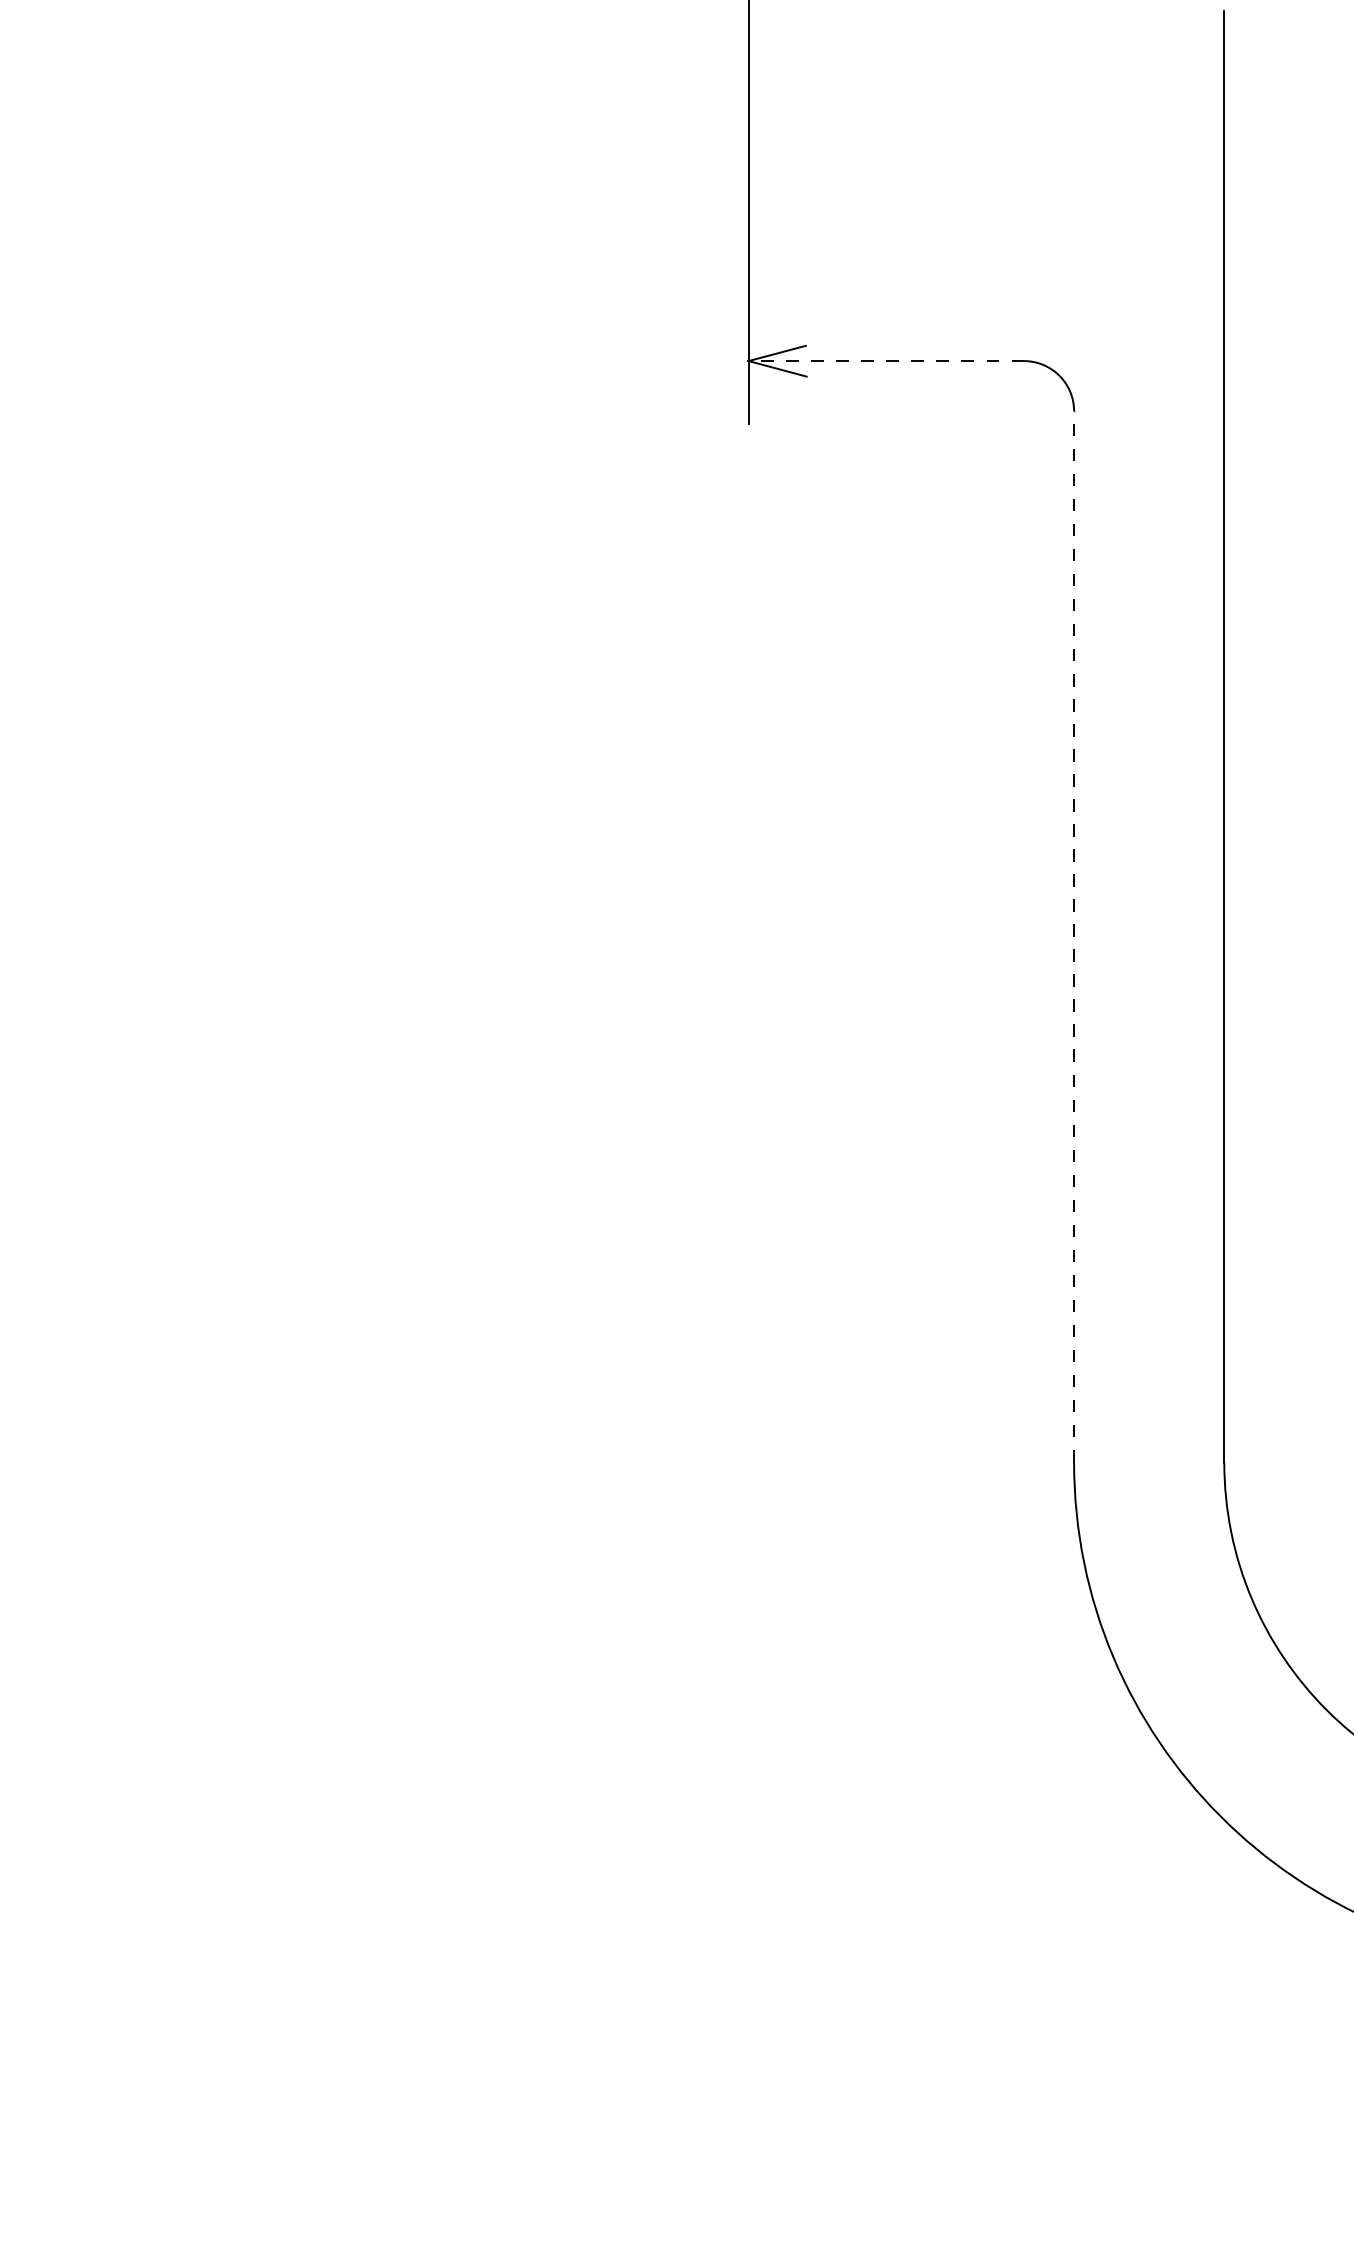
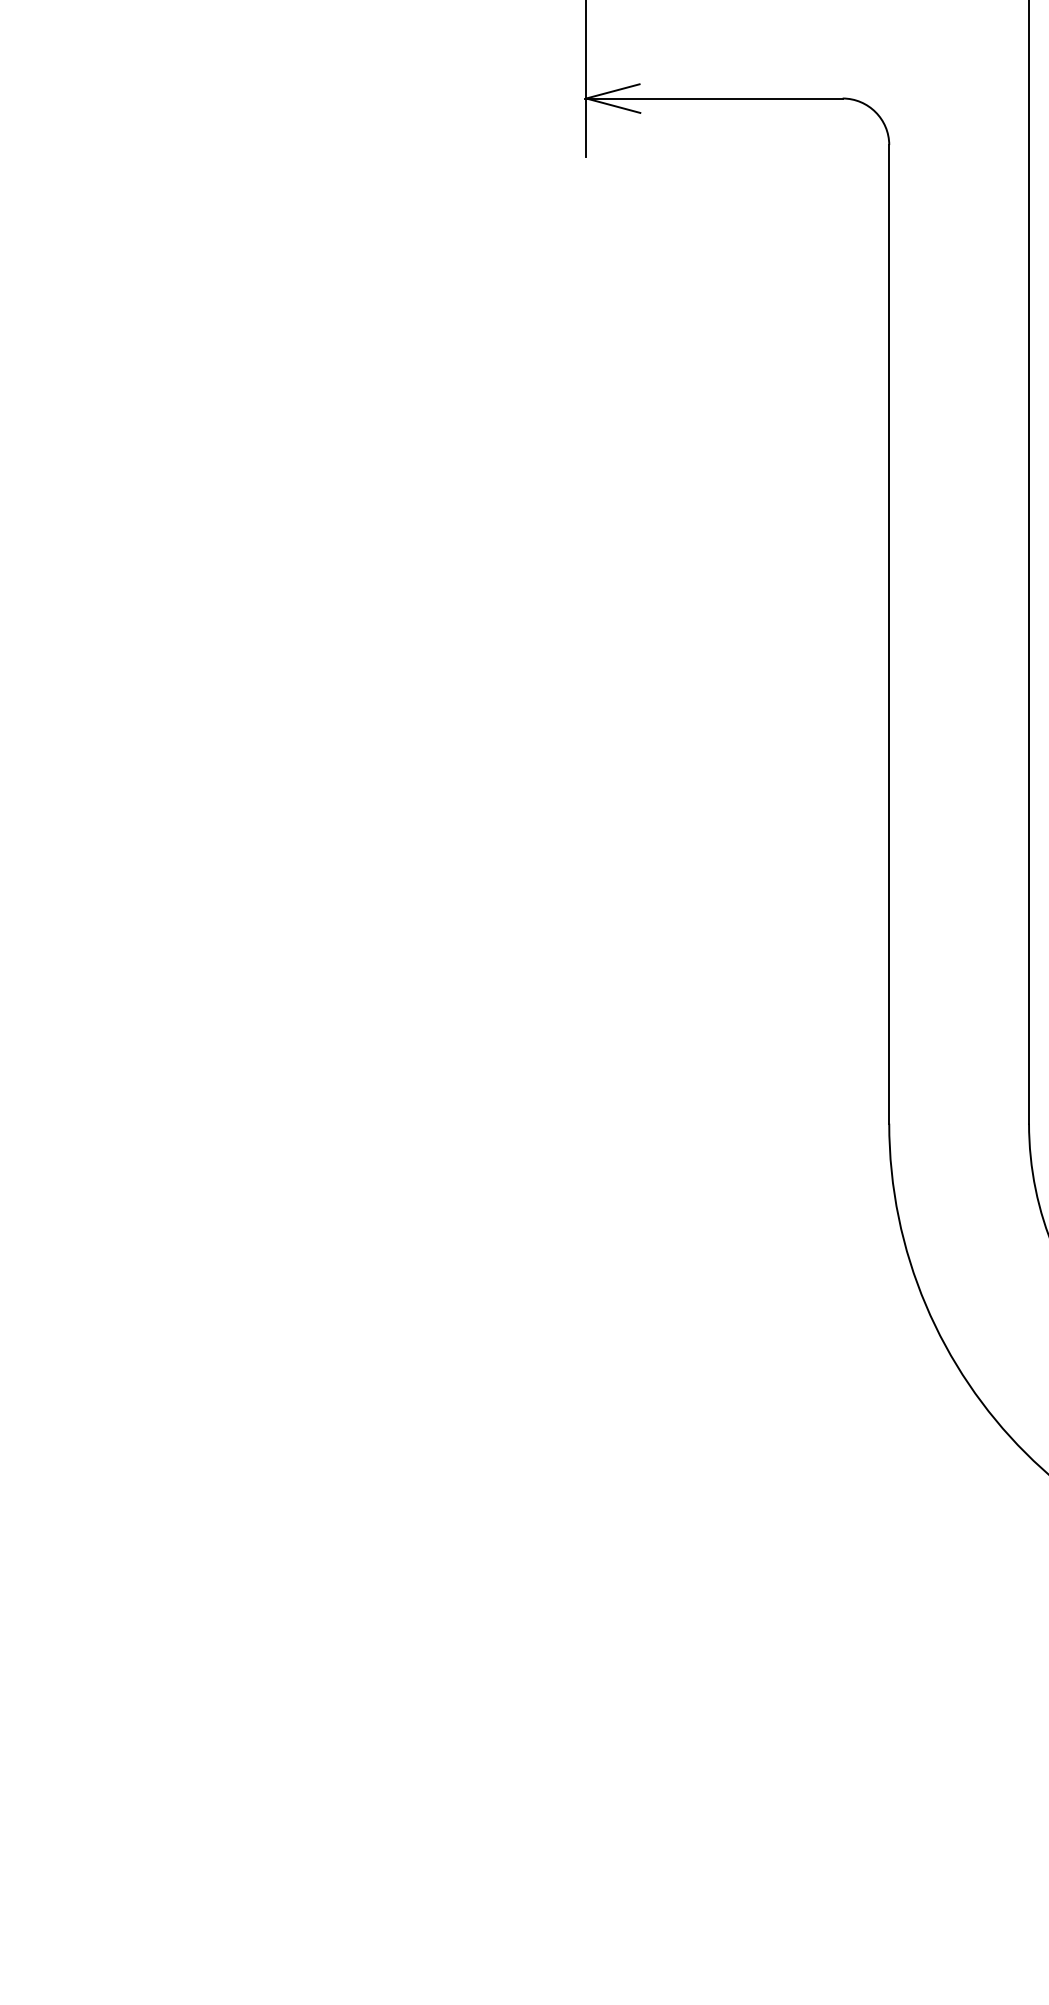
line: (885, 361) -> (713, 98), dashed -> solid
line: (1074, 936) -> (889, 634), dashed -> solid

